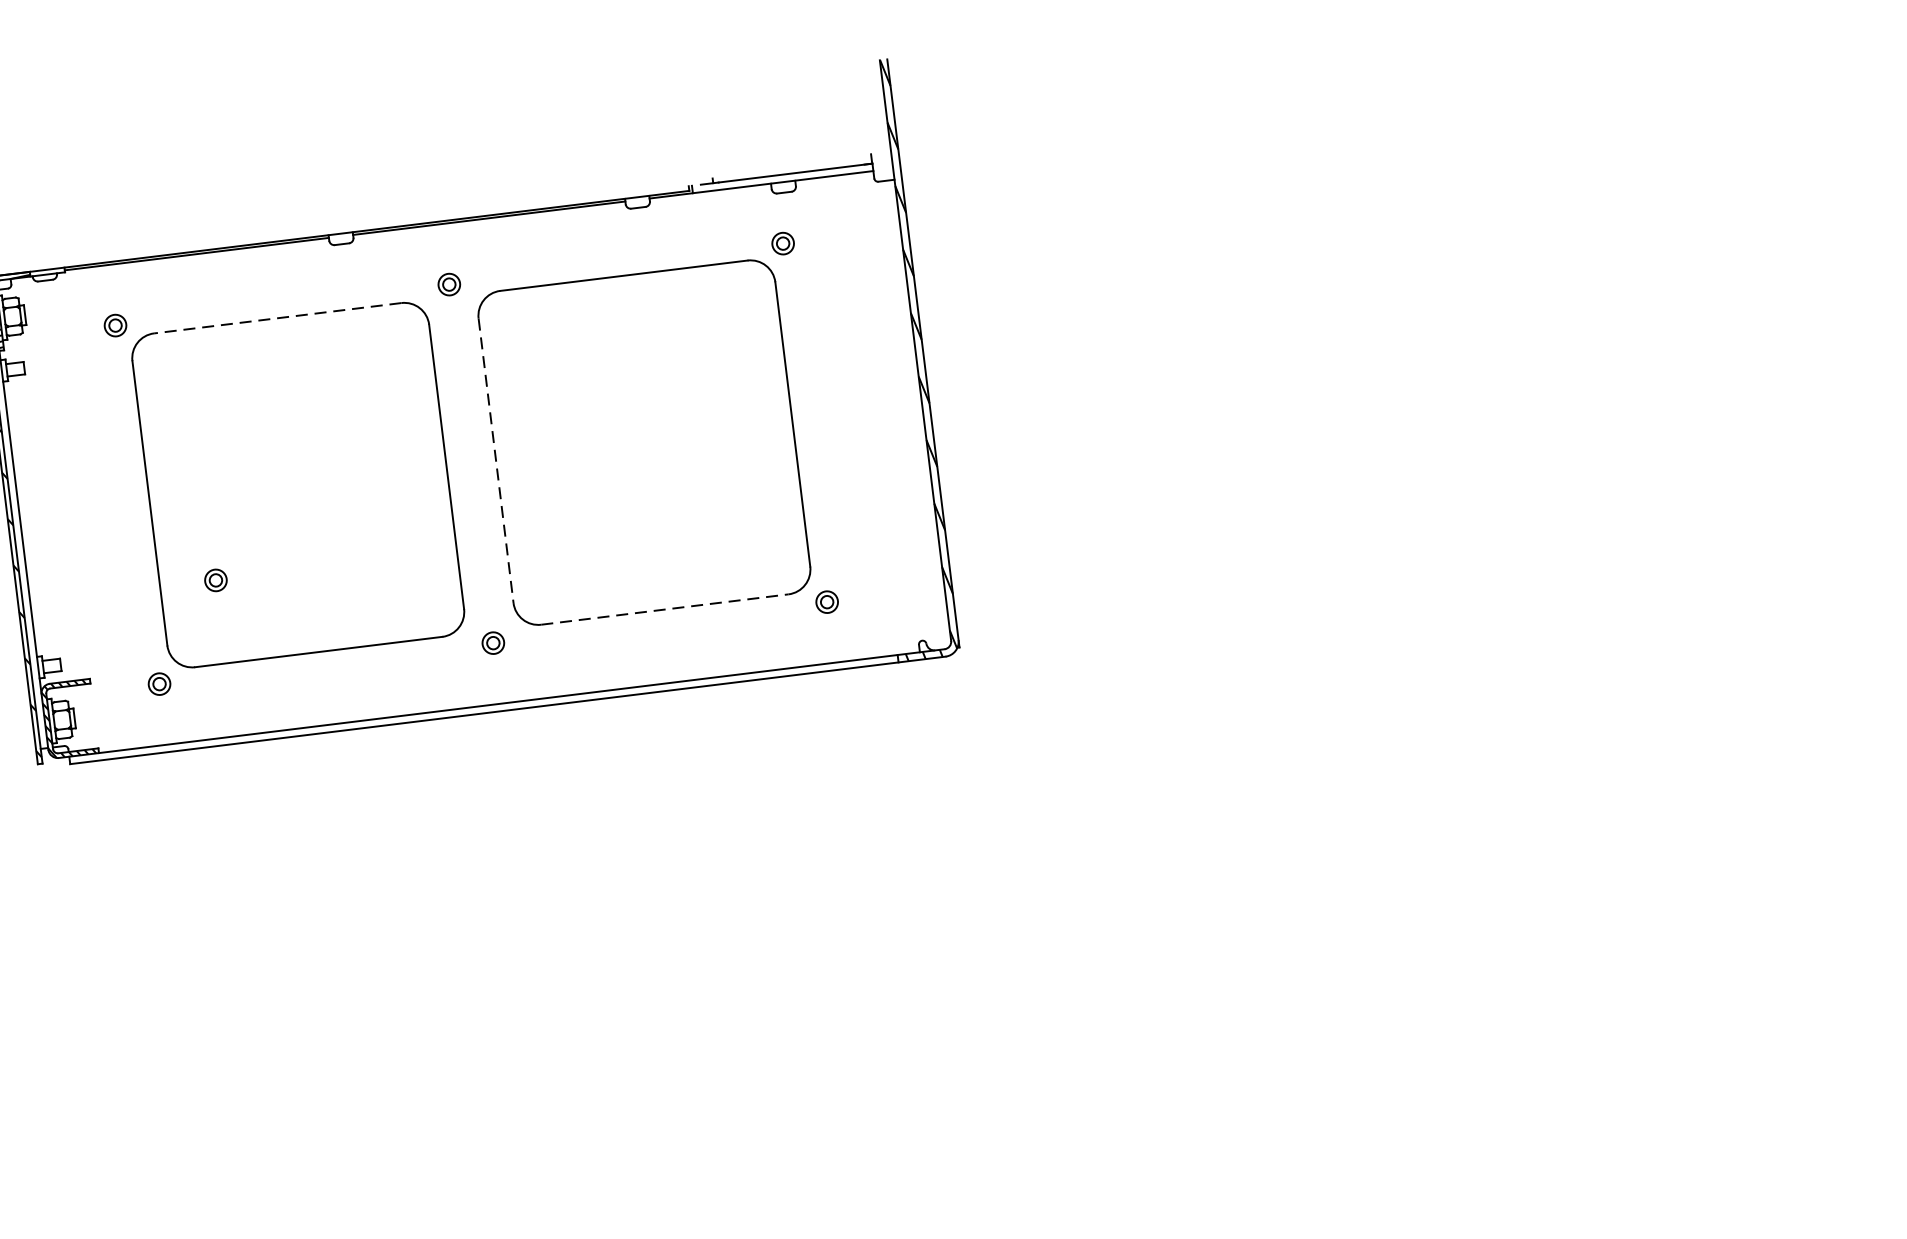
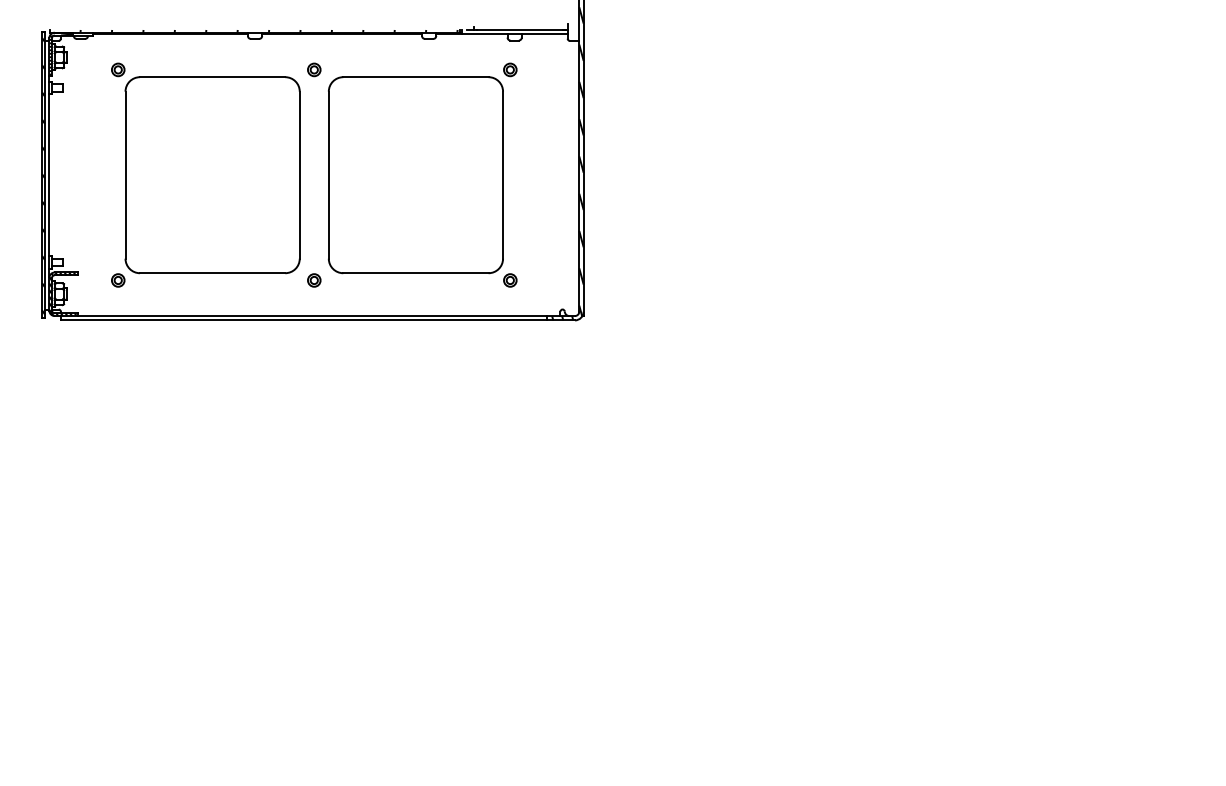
hatch: (363, 227) -> (268, 30), added
line: (277, 318) -> (212, 77), dashed -> solid
line: (495, 461) -> (328, 175), dashed -> solid
part: (216, 580) -> (158, 224), removed
line: (664, 610) -> (415, 273), dashed -> solid

